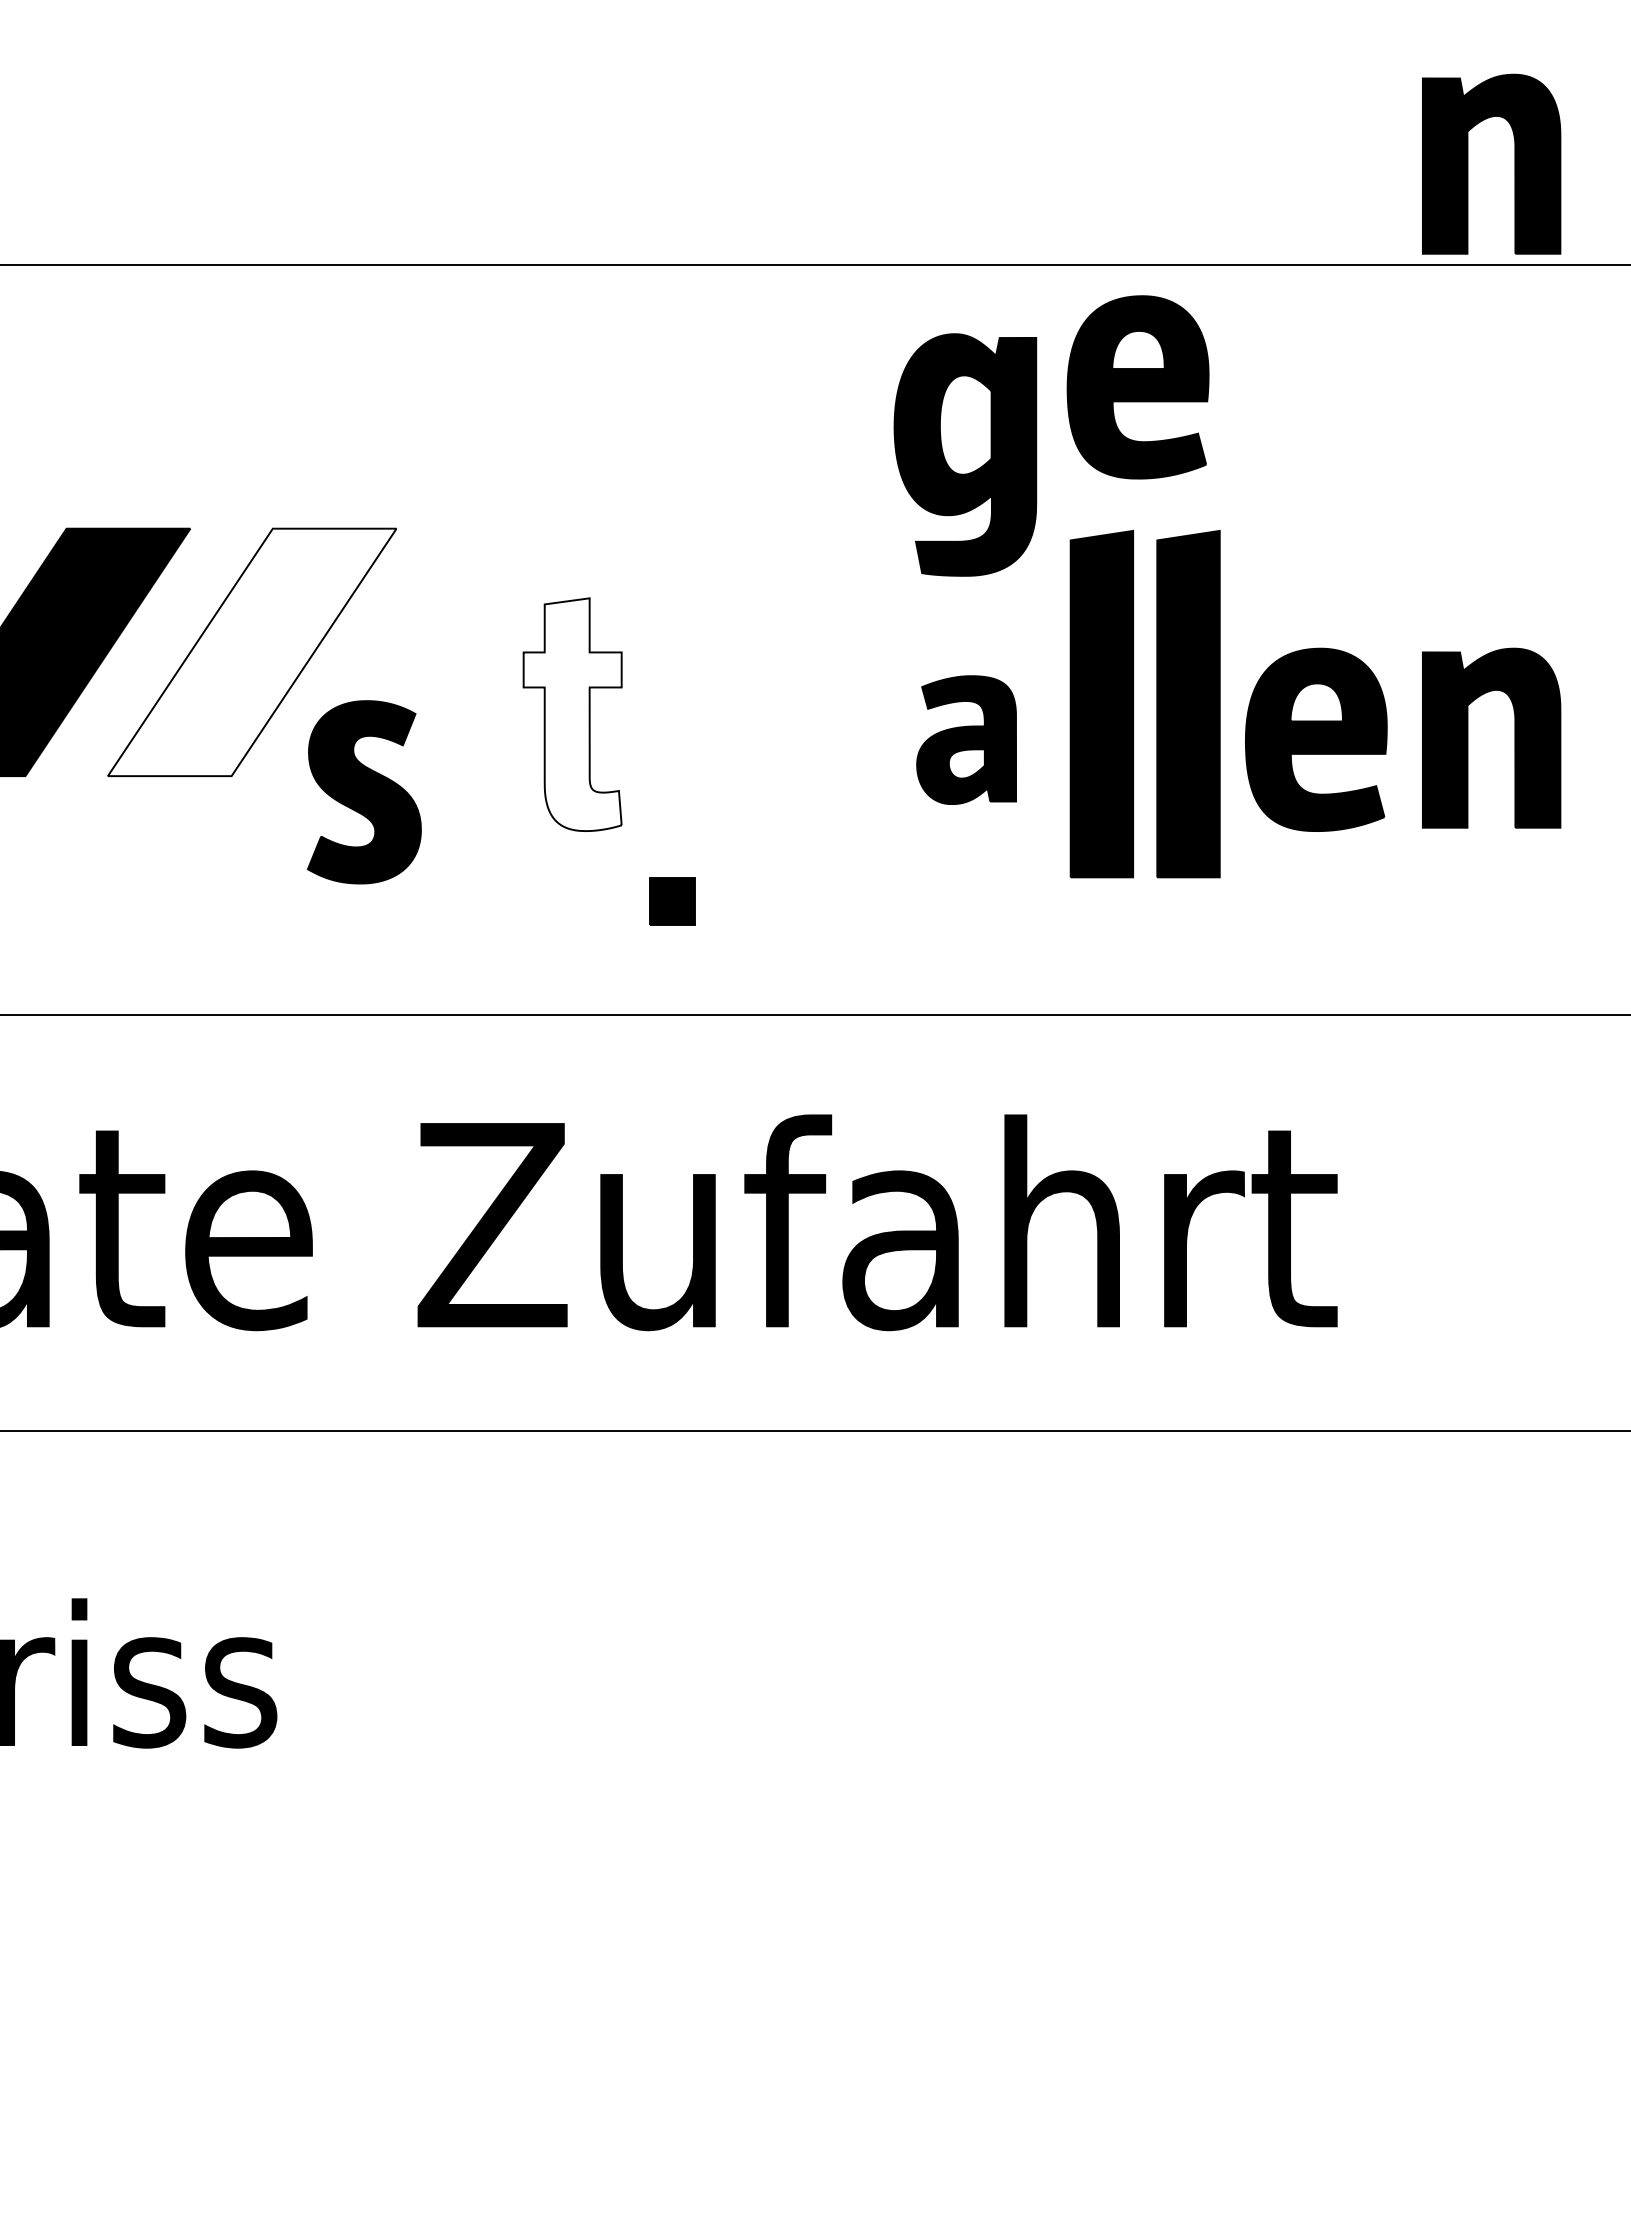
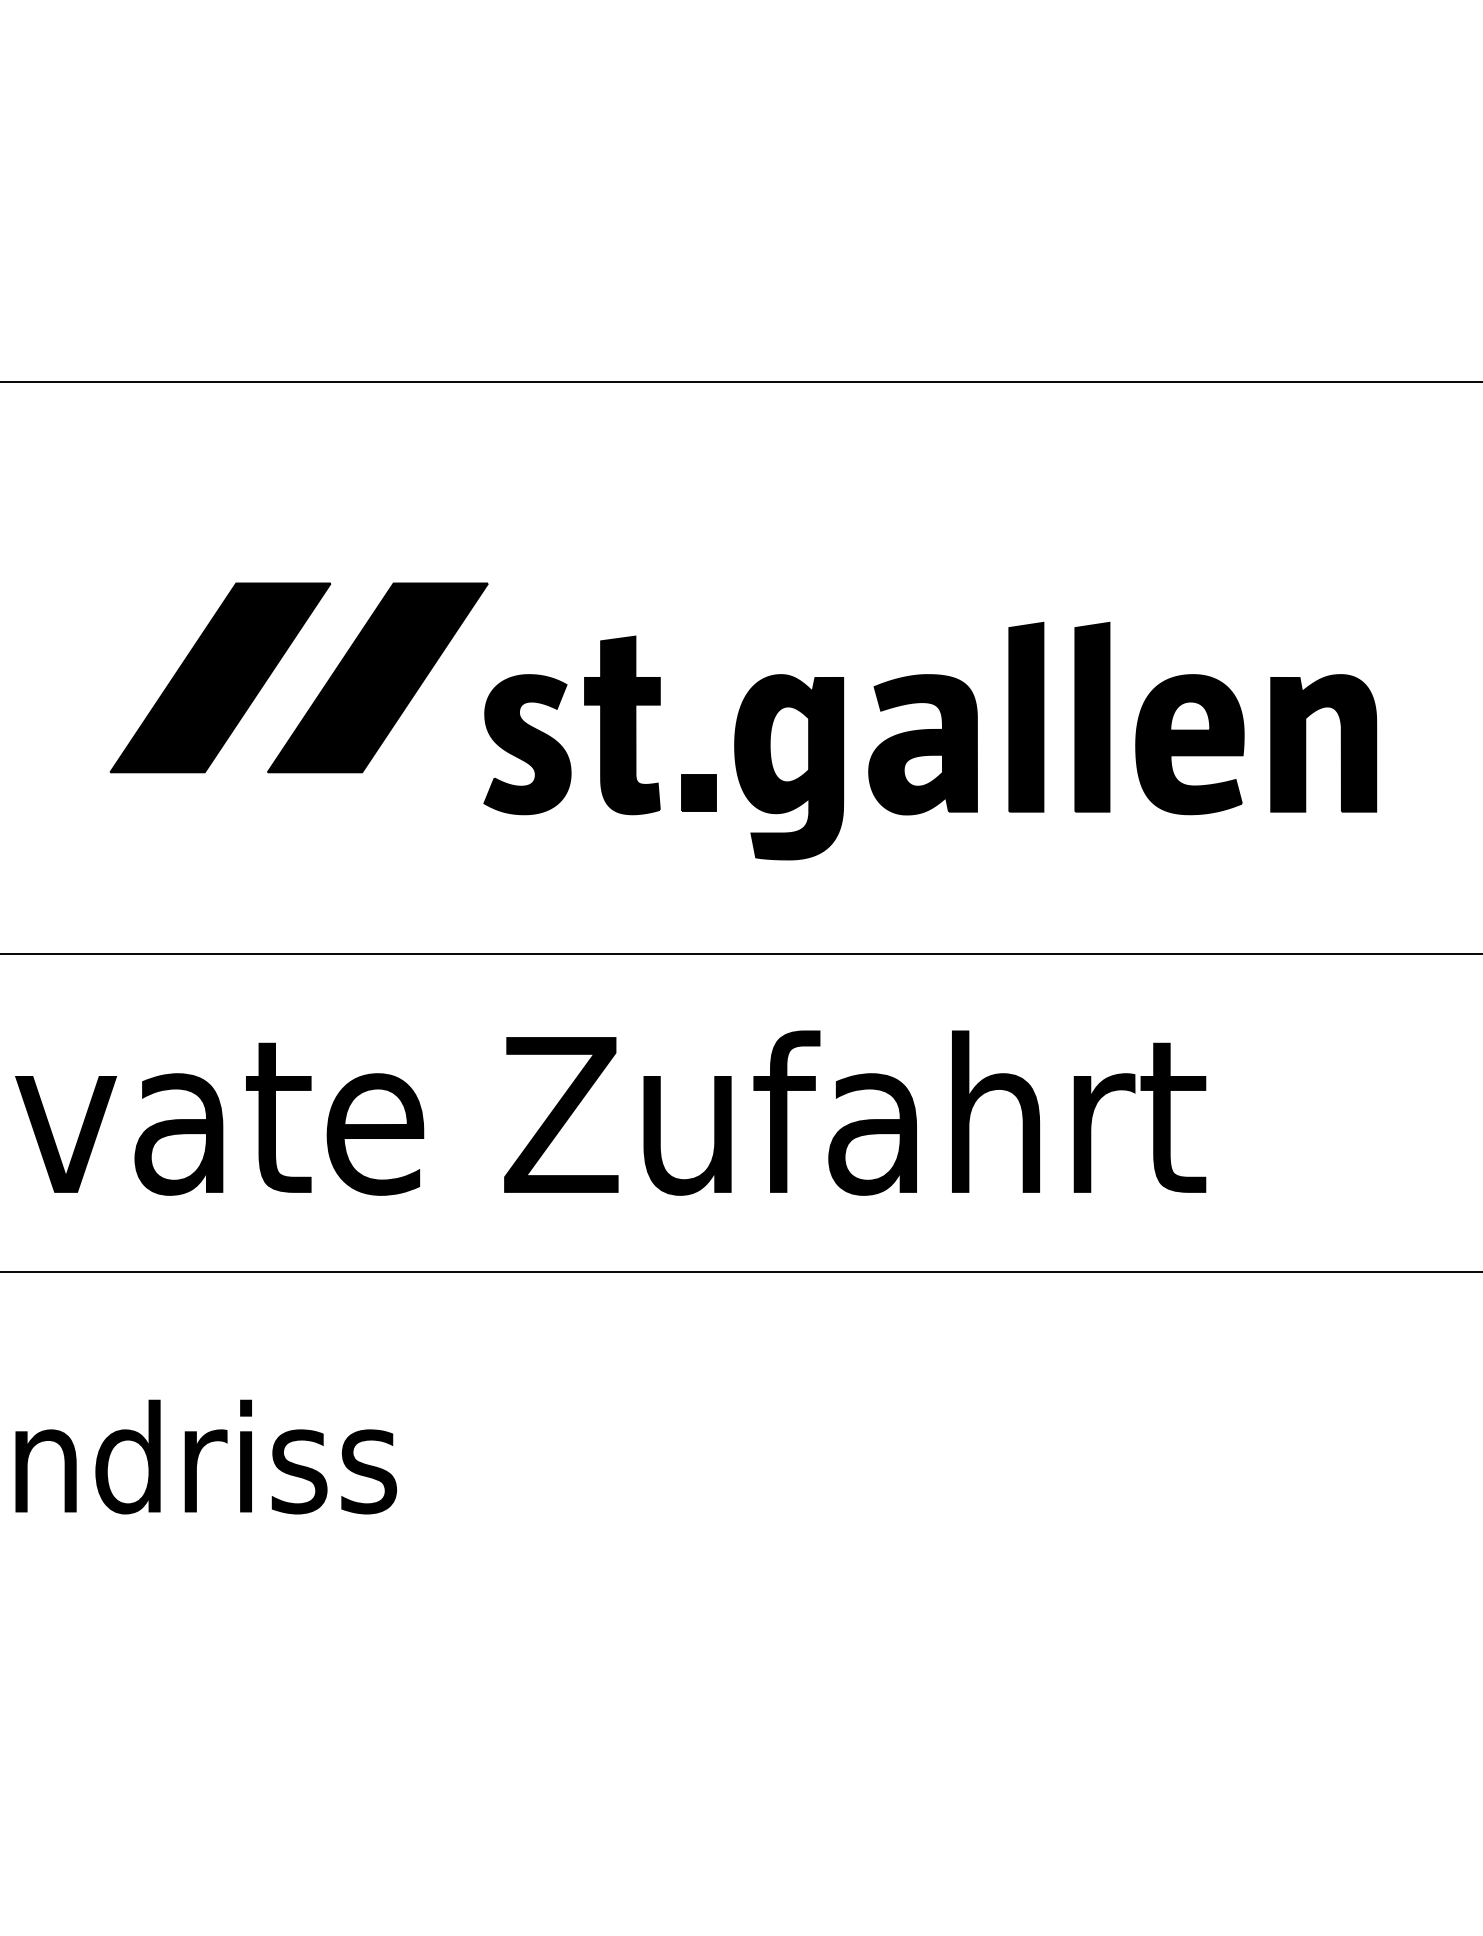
part: (1469, 164) -> (1306, 305), removed
part: (1137, 387) -> (1053, 475), removed
part: (964, 455) -> (788, 767), moved
fill: (251, 651) -> (377, 677), added
part: (1102, 702) -> (1026, 716), size x0.71
part: (1188, 702) -> (1092, 716), size x0.71
fill: (572, 714) -> (622, 725), added
part: (965, 739) -> (922, 744), size x1.43
part: (364, 792) -> (527, 744), moved
part: (672, 900) -> (698, 792), moved

